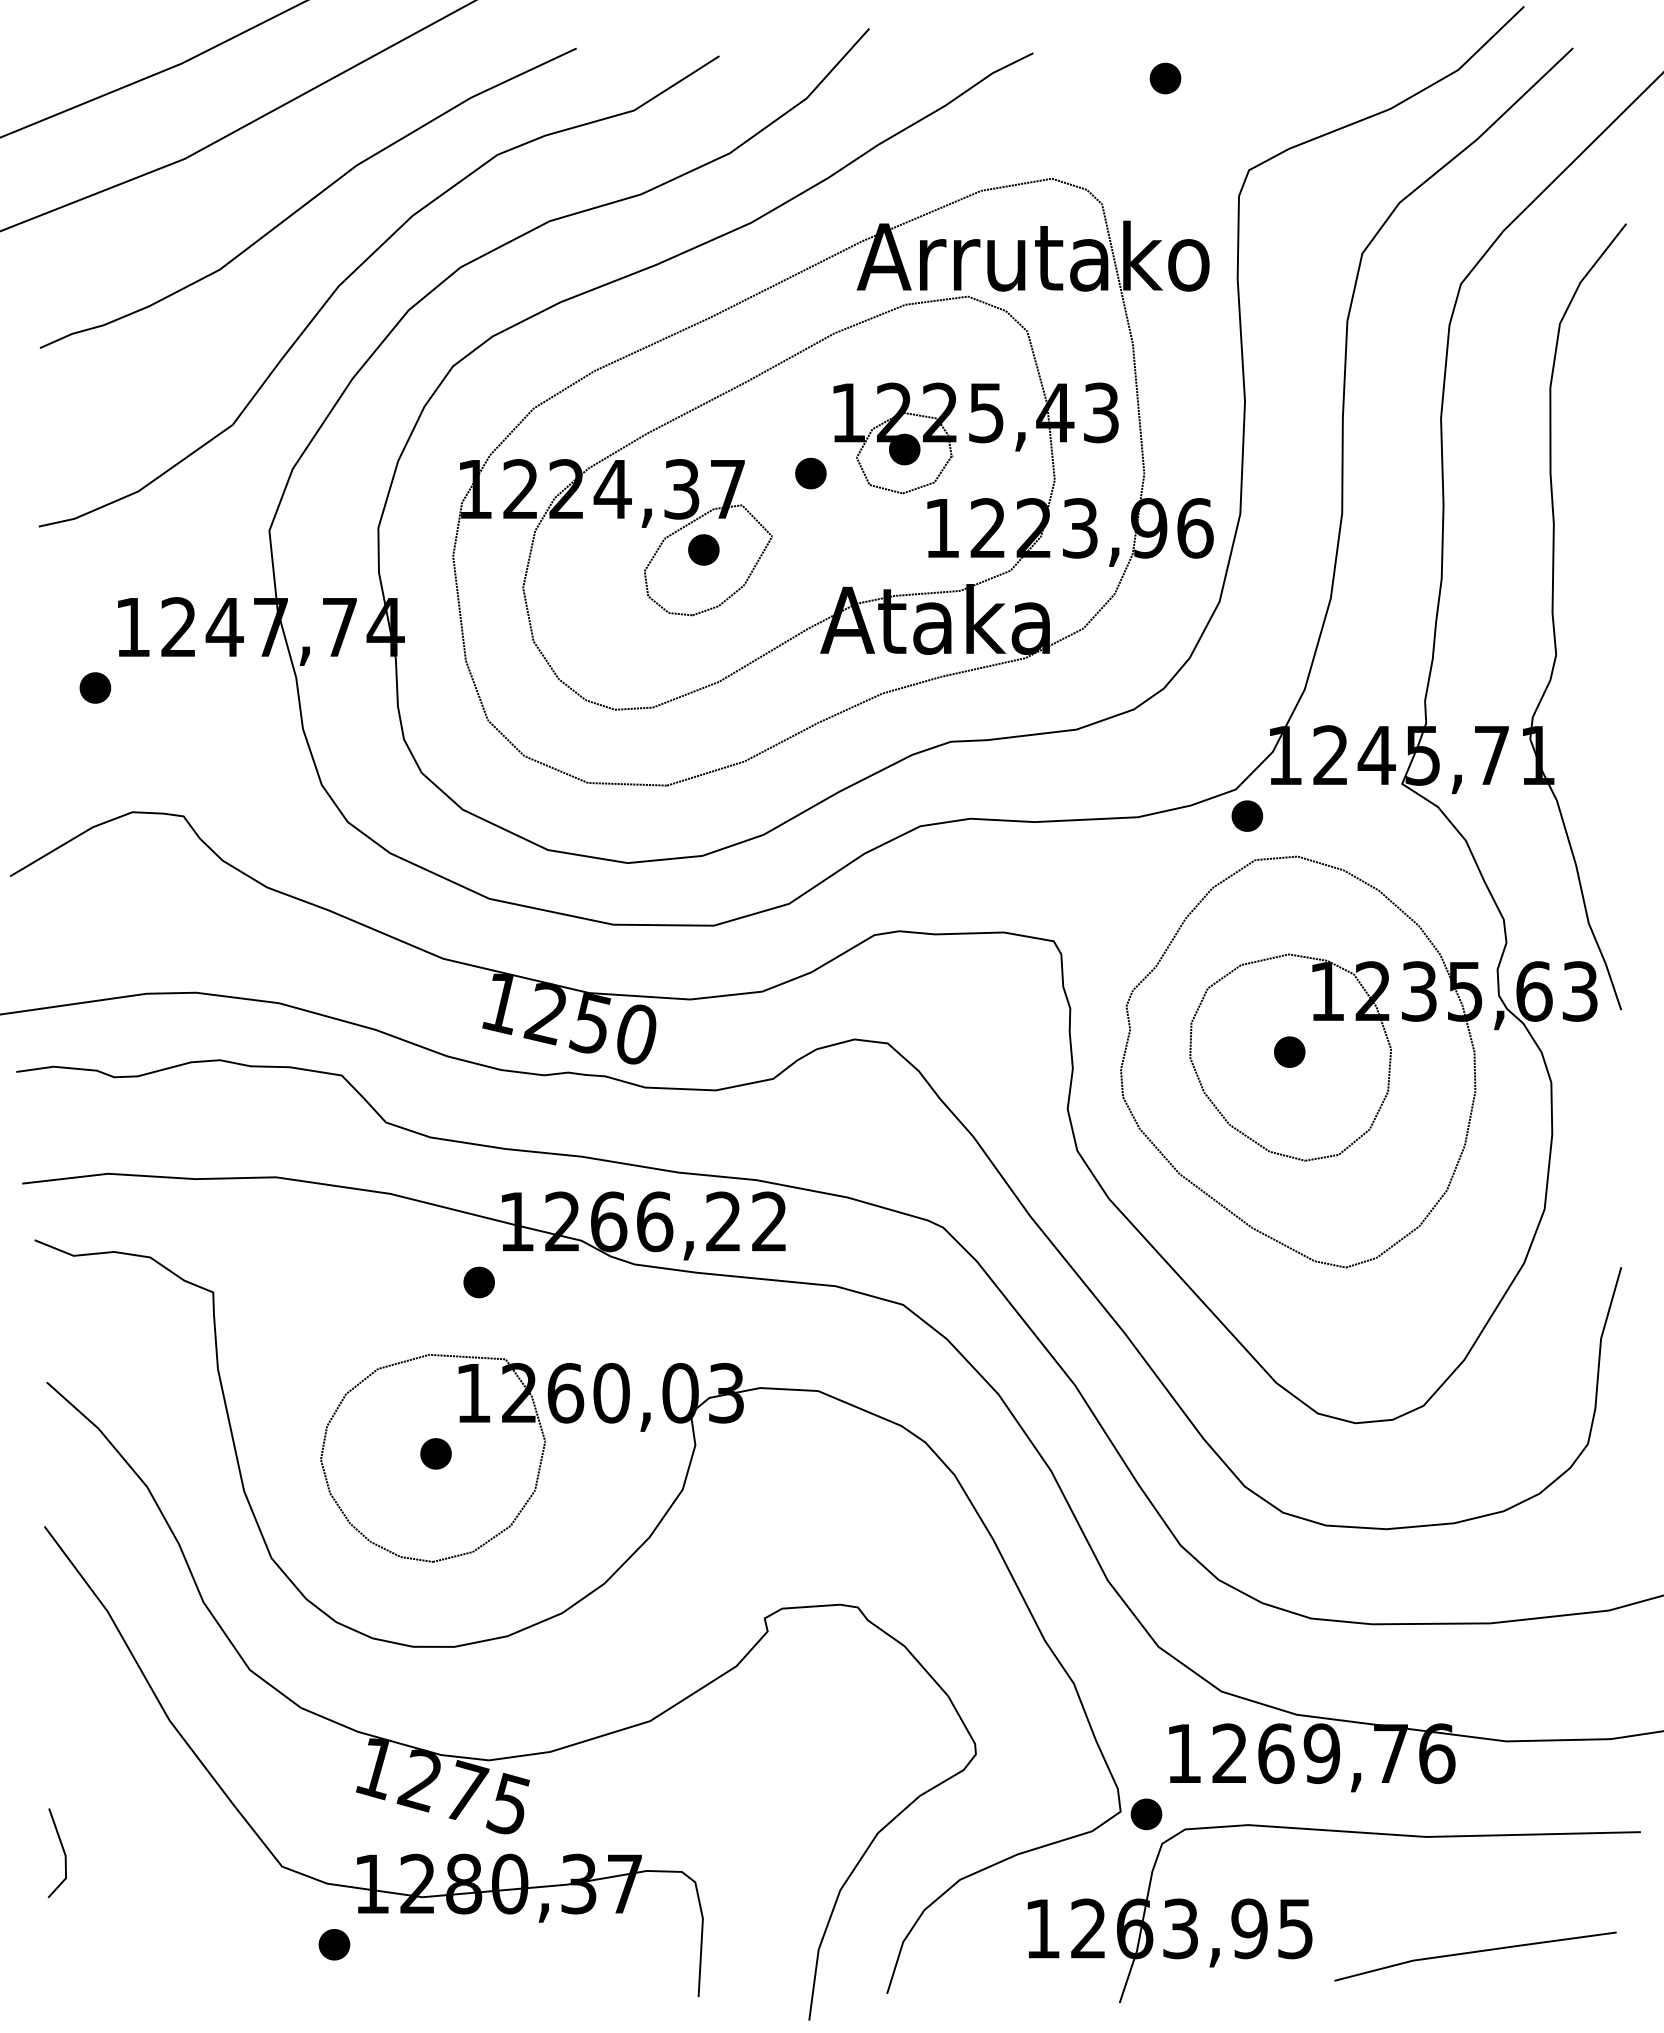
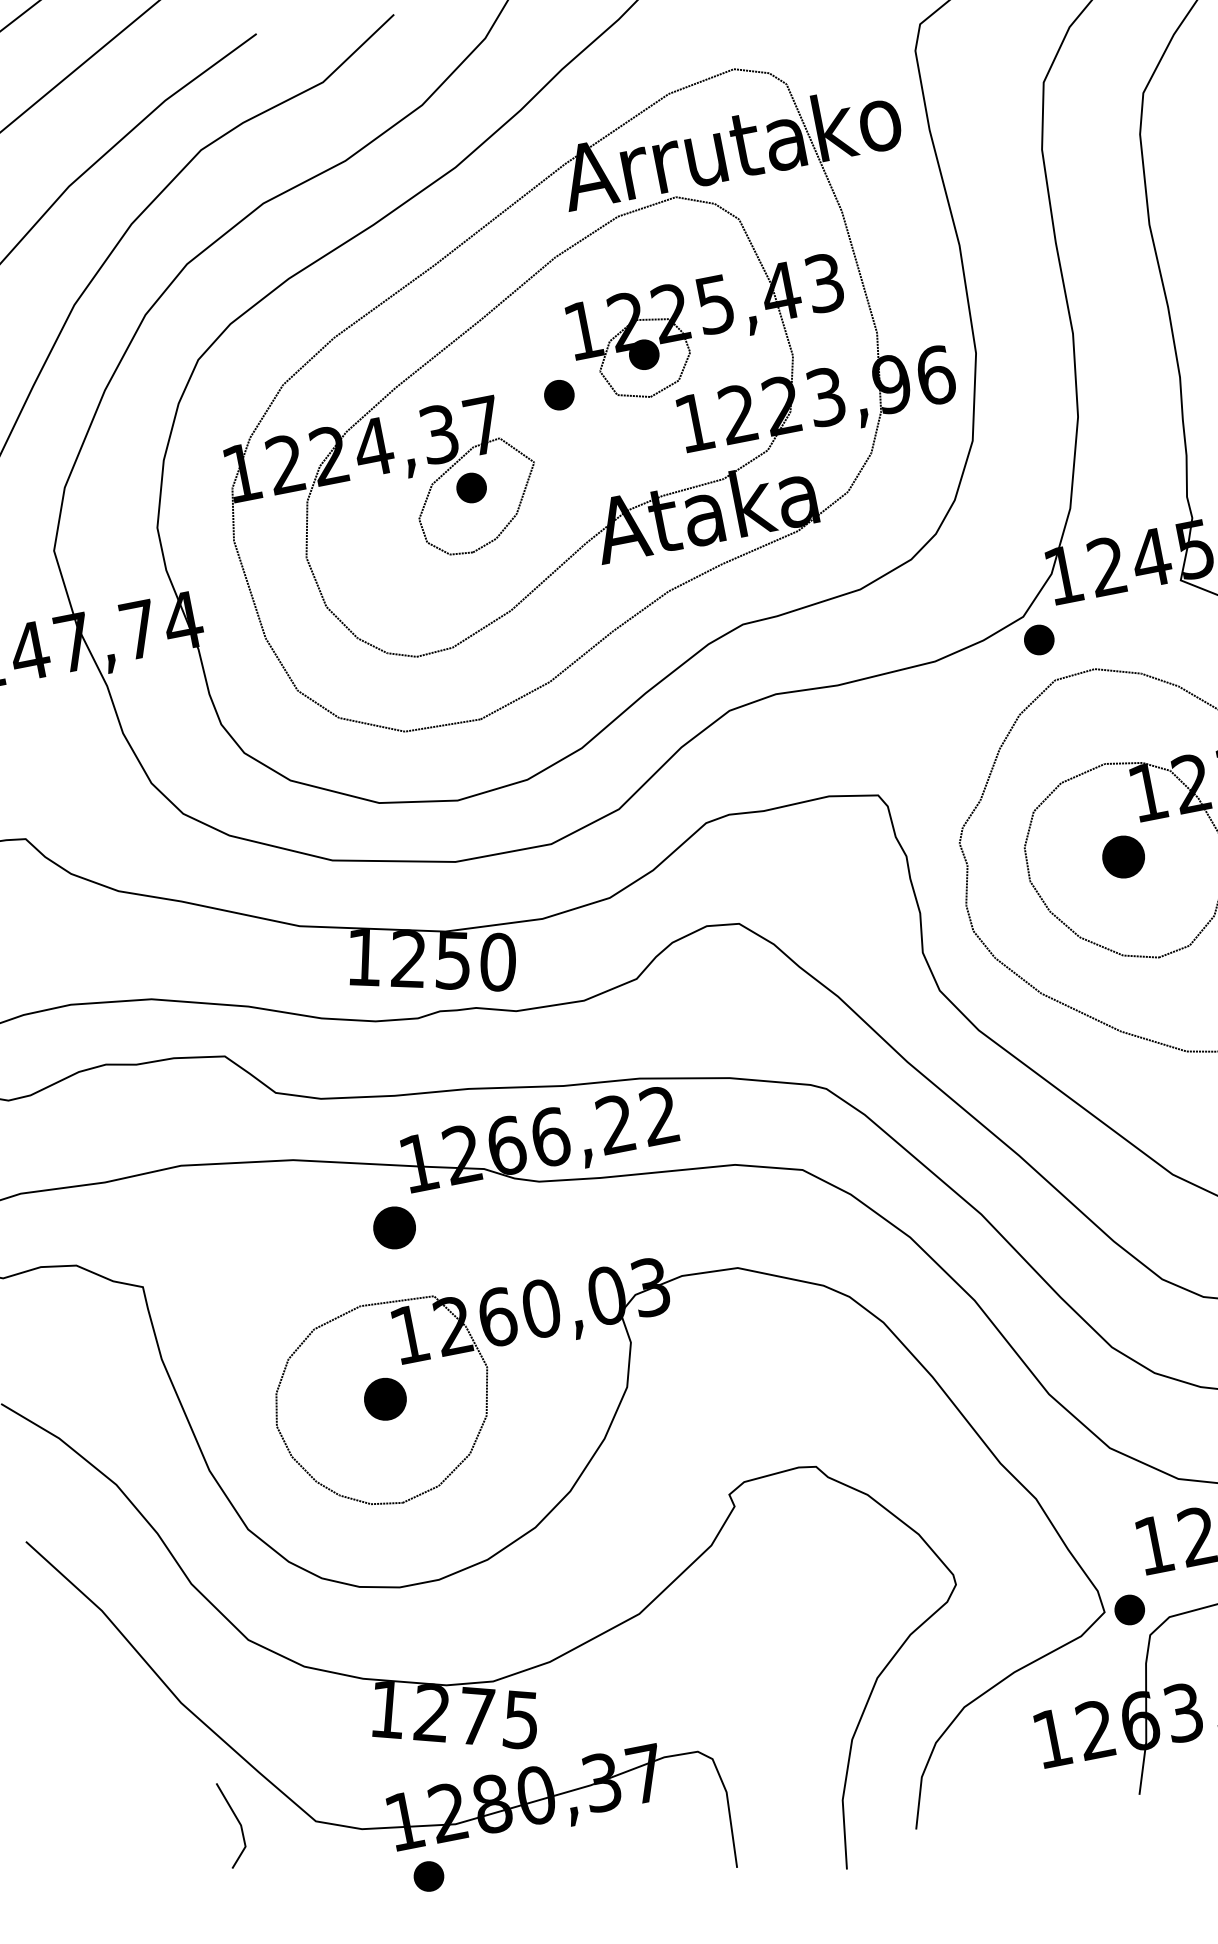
part: (1289, 1051) -> (1123, 856), size x1.4
part: (478, 1282) -> (393, 1228), size x1.4
part: (435, 1453) -> (384, 1399), size x1.4
line: (62, 1850) -> (237, 1820), moved
part: (334, 1944) -> (428, 1876), moved

